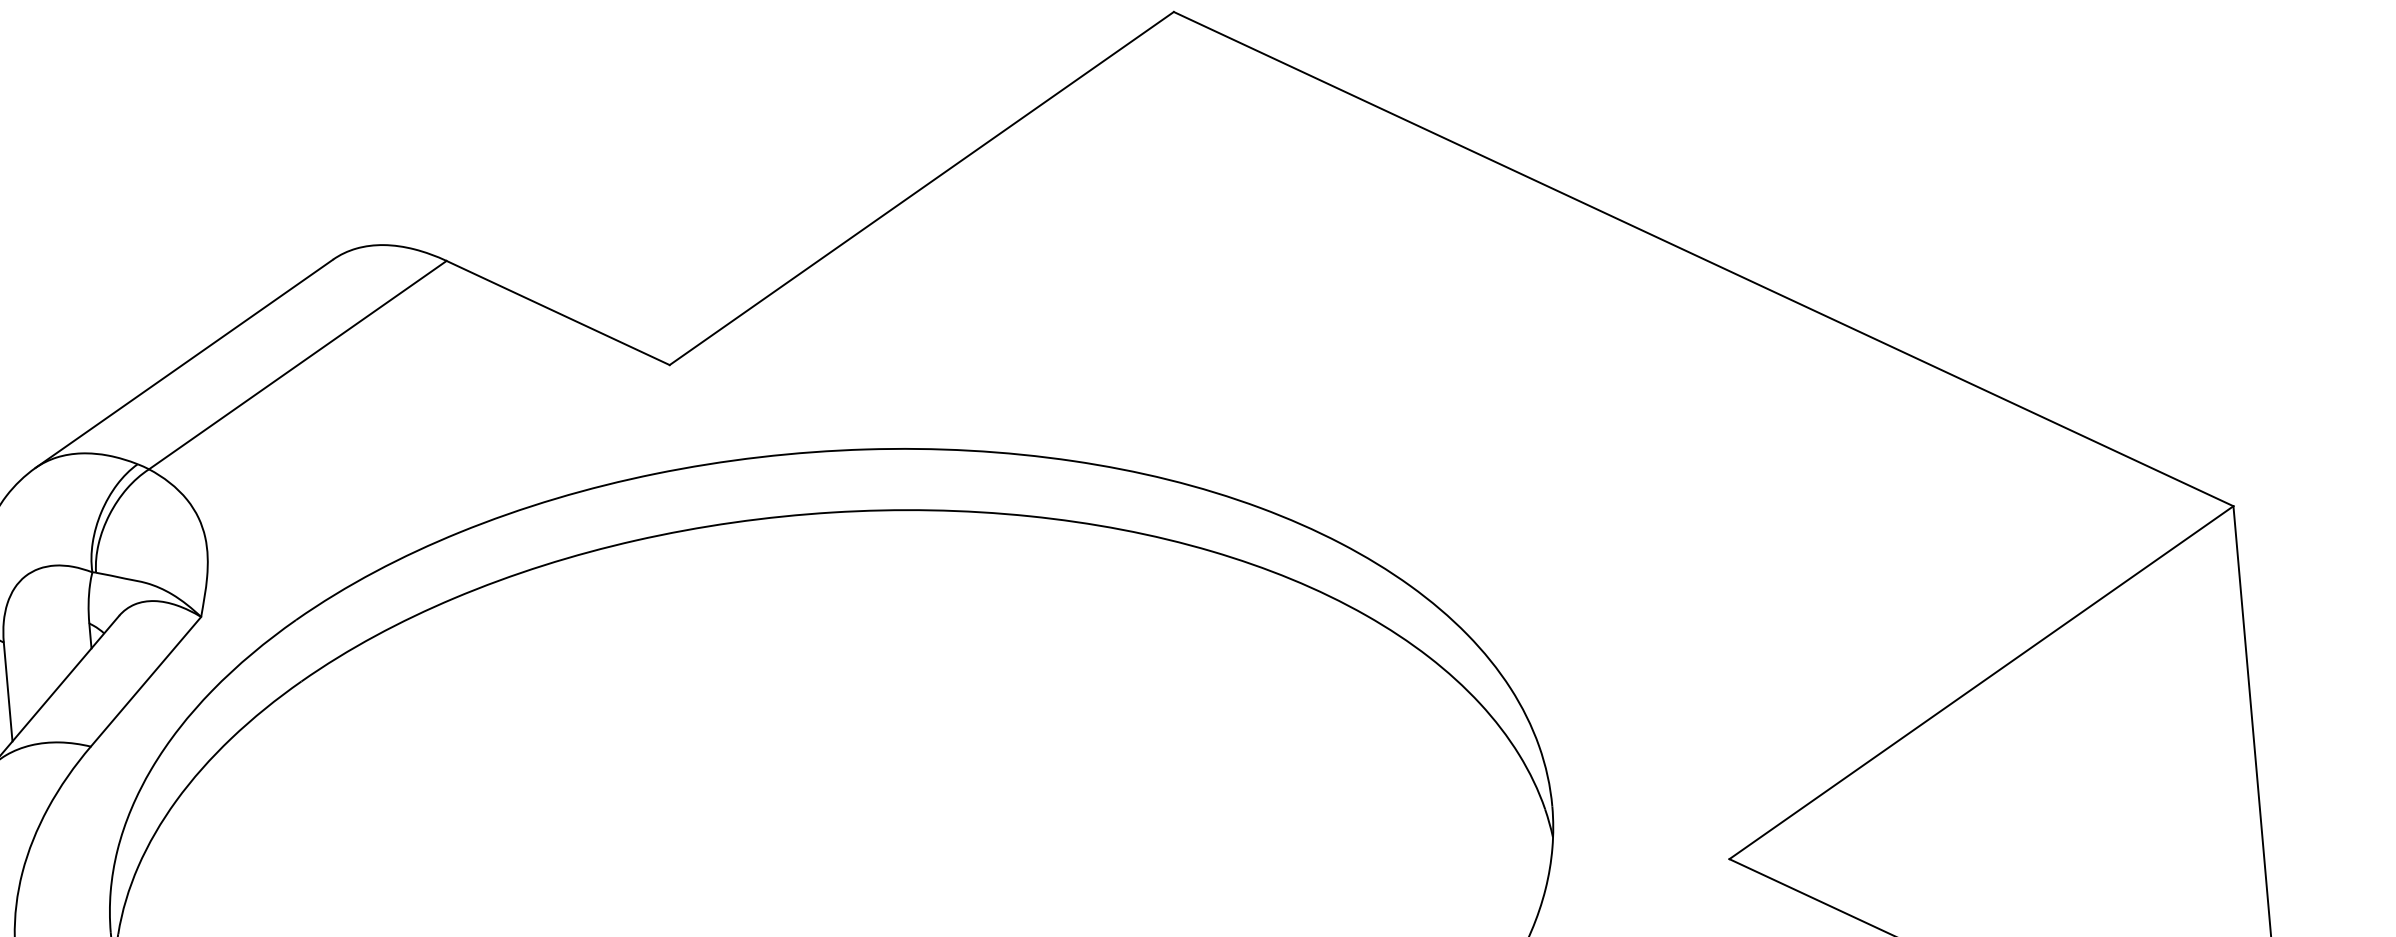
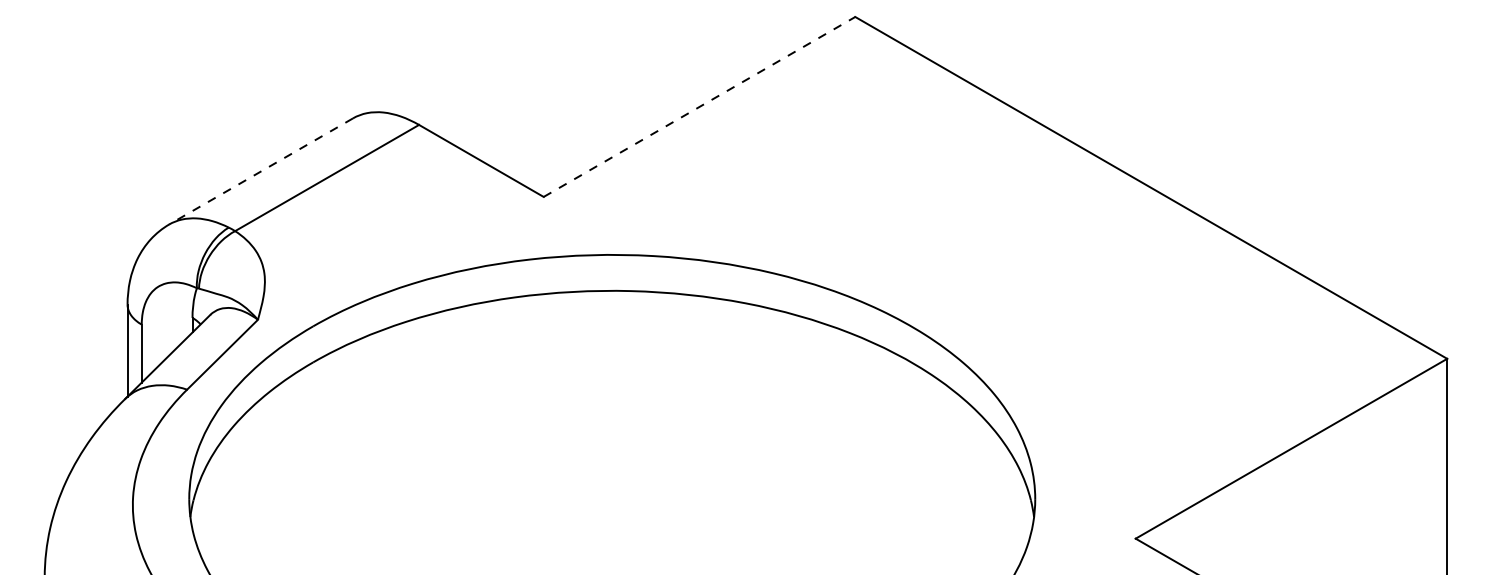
line: (921, 187) -> (699, 106), solid -> dashed
line: (183, 363) -> (260, 171), solid -> dashed

